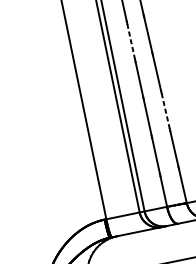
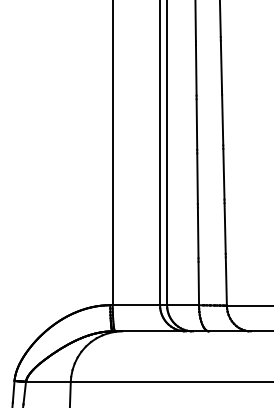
line: (131, 41) -> (196, 69), dashed -> solid
line: (165, 111) -> (223, 174), dashed -> solid

